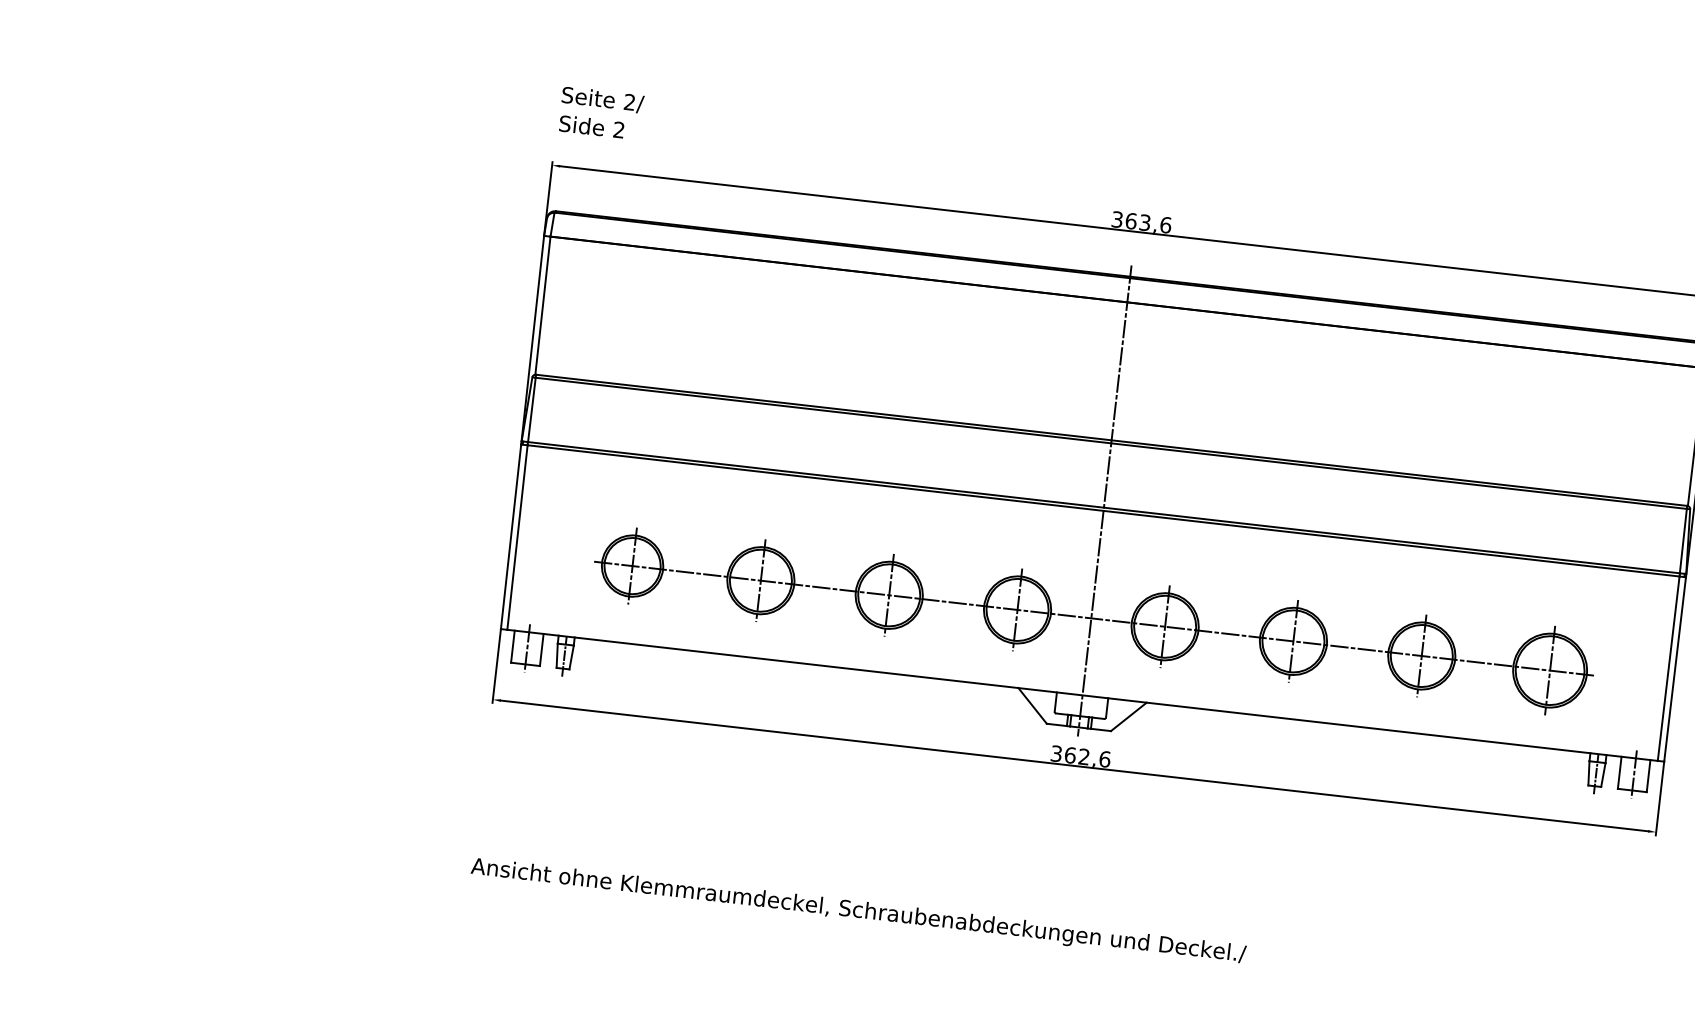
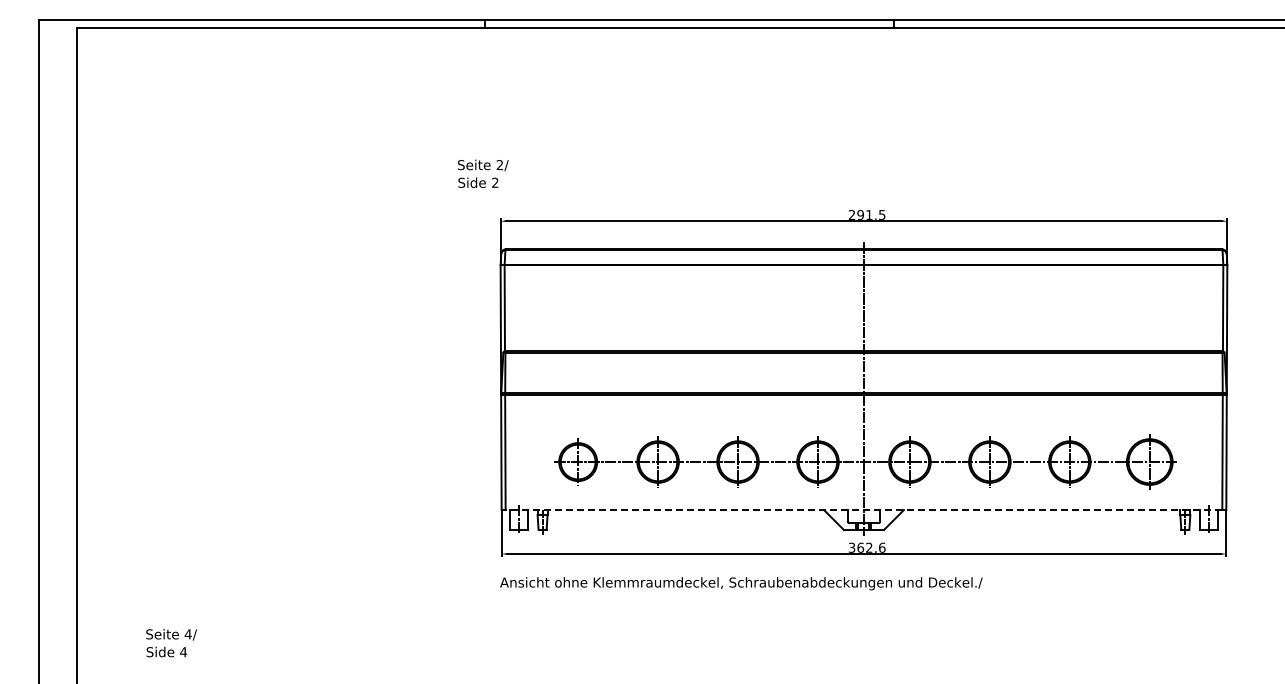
text: (601, 112) -> (483, 173), moved
text: (1140, 221) -> (866, 214), 363,6 -> 291,5
line: (1081, 695) -> (863, 510), solid -> dashed
text: (858, 911) -> (741, 583), moved

